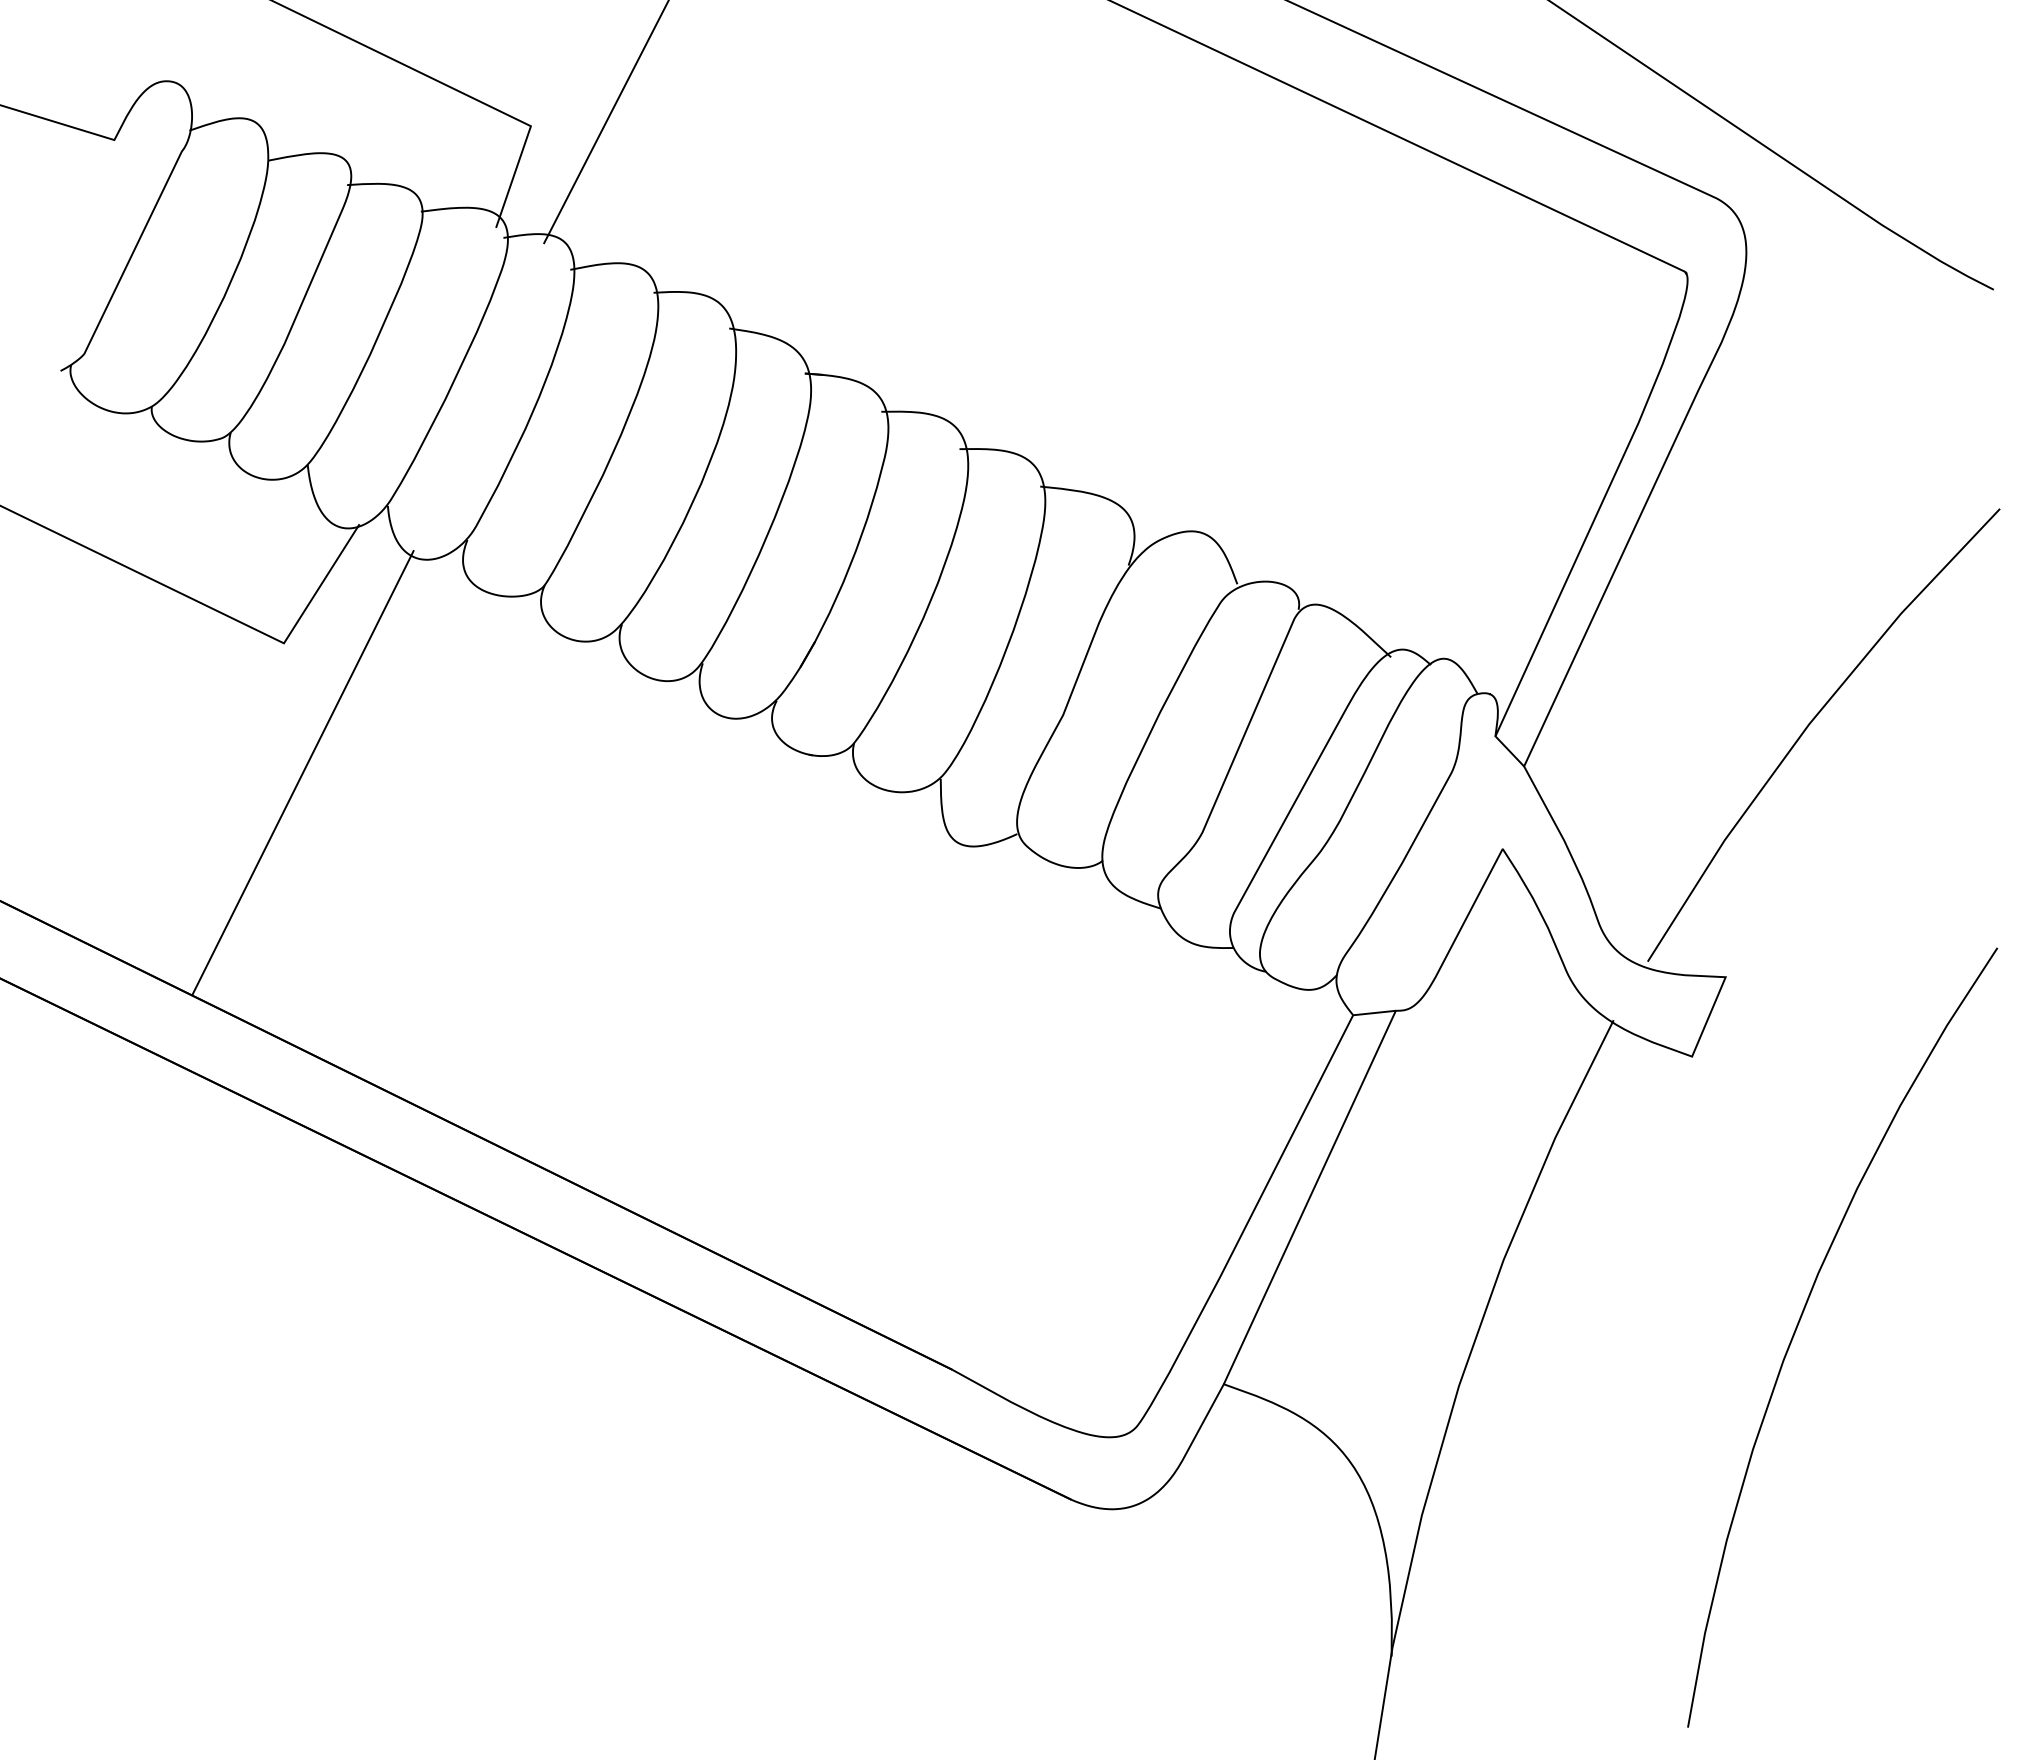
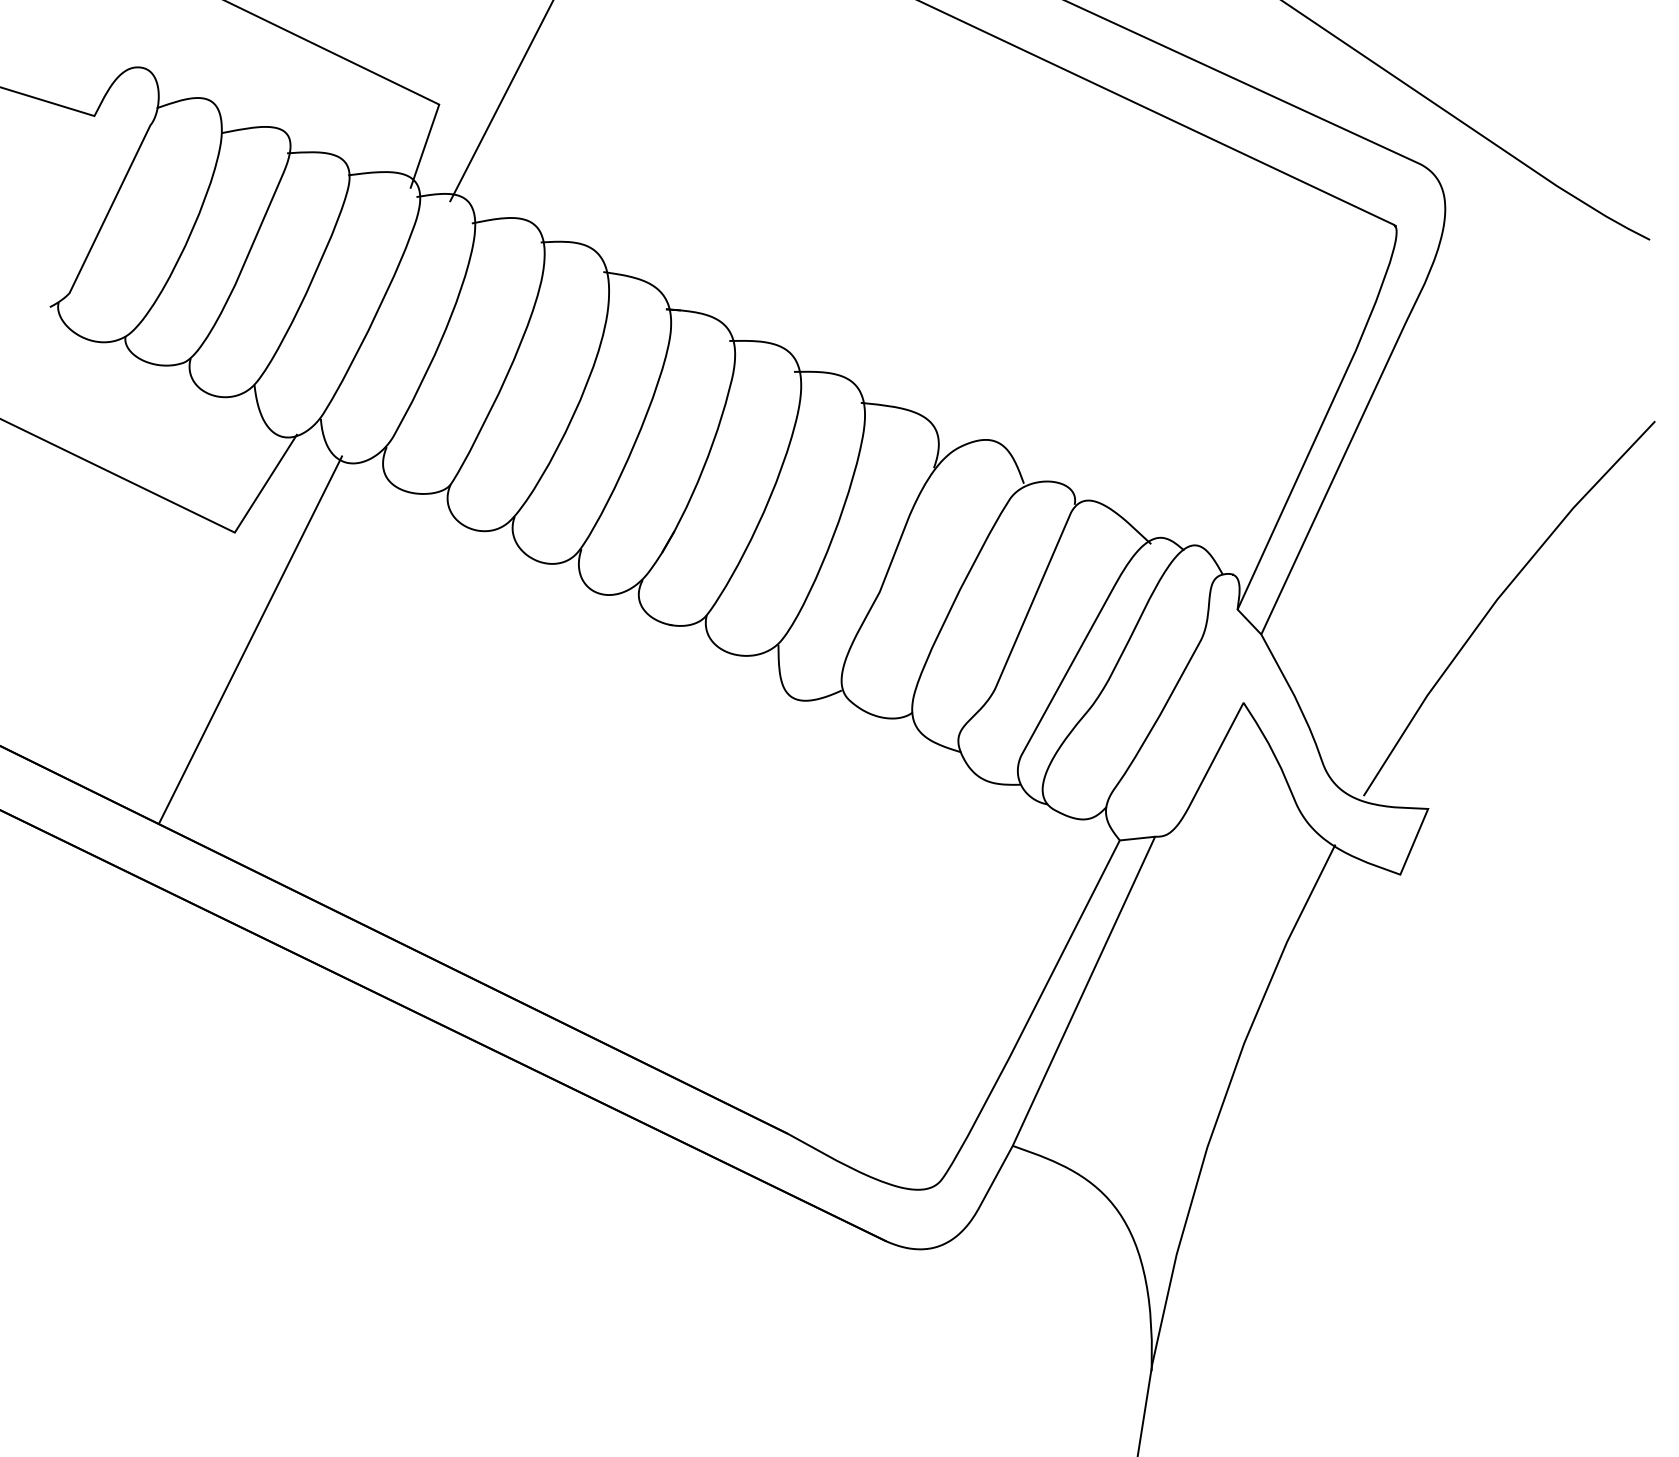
curve: (1800, 1321) -> (1490, 1093), removed

